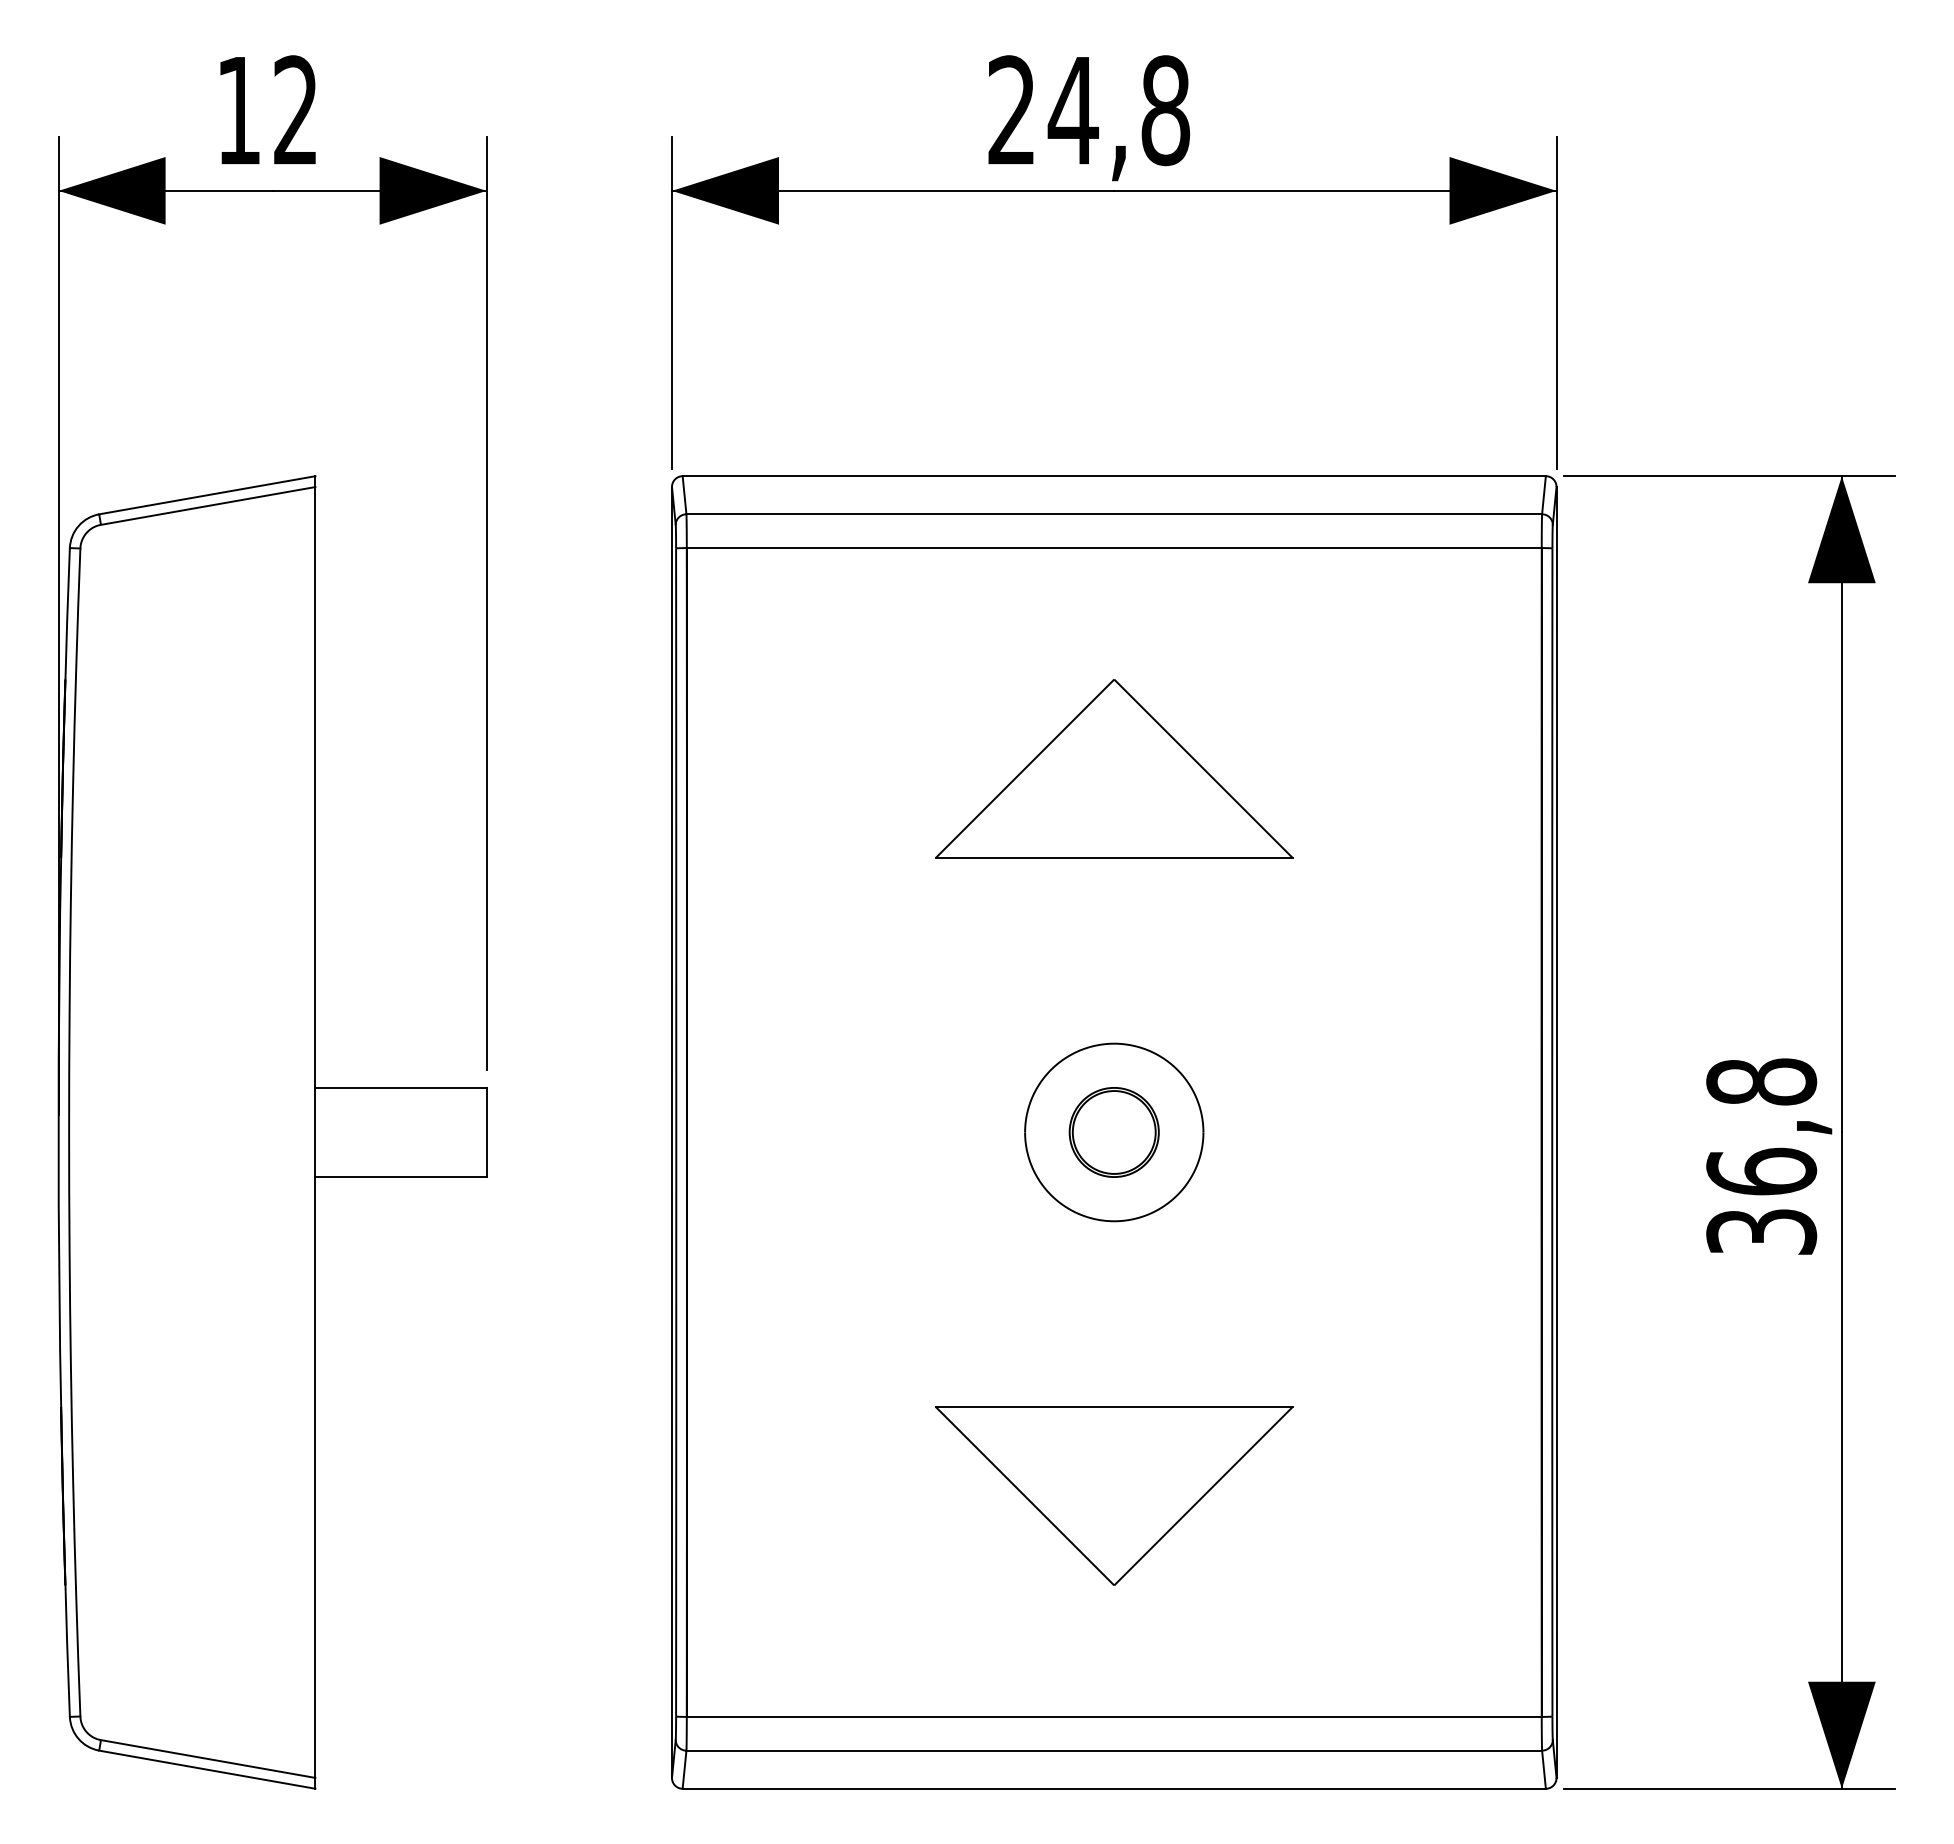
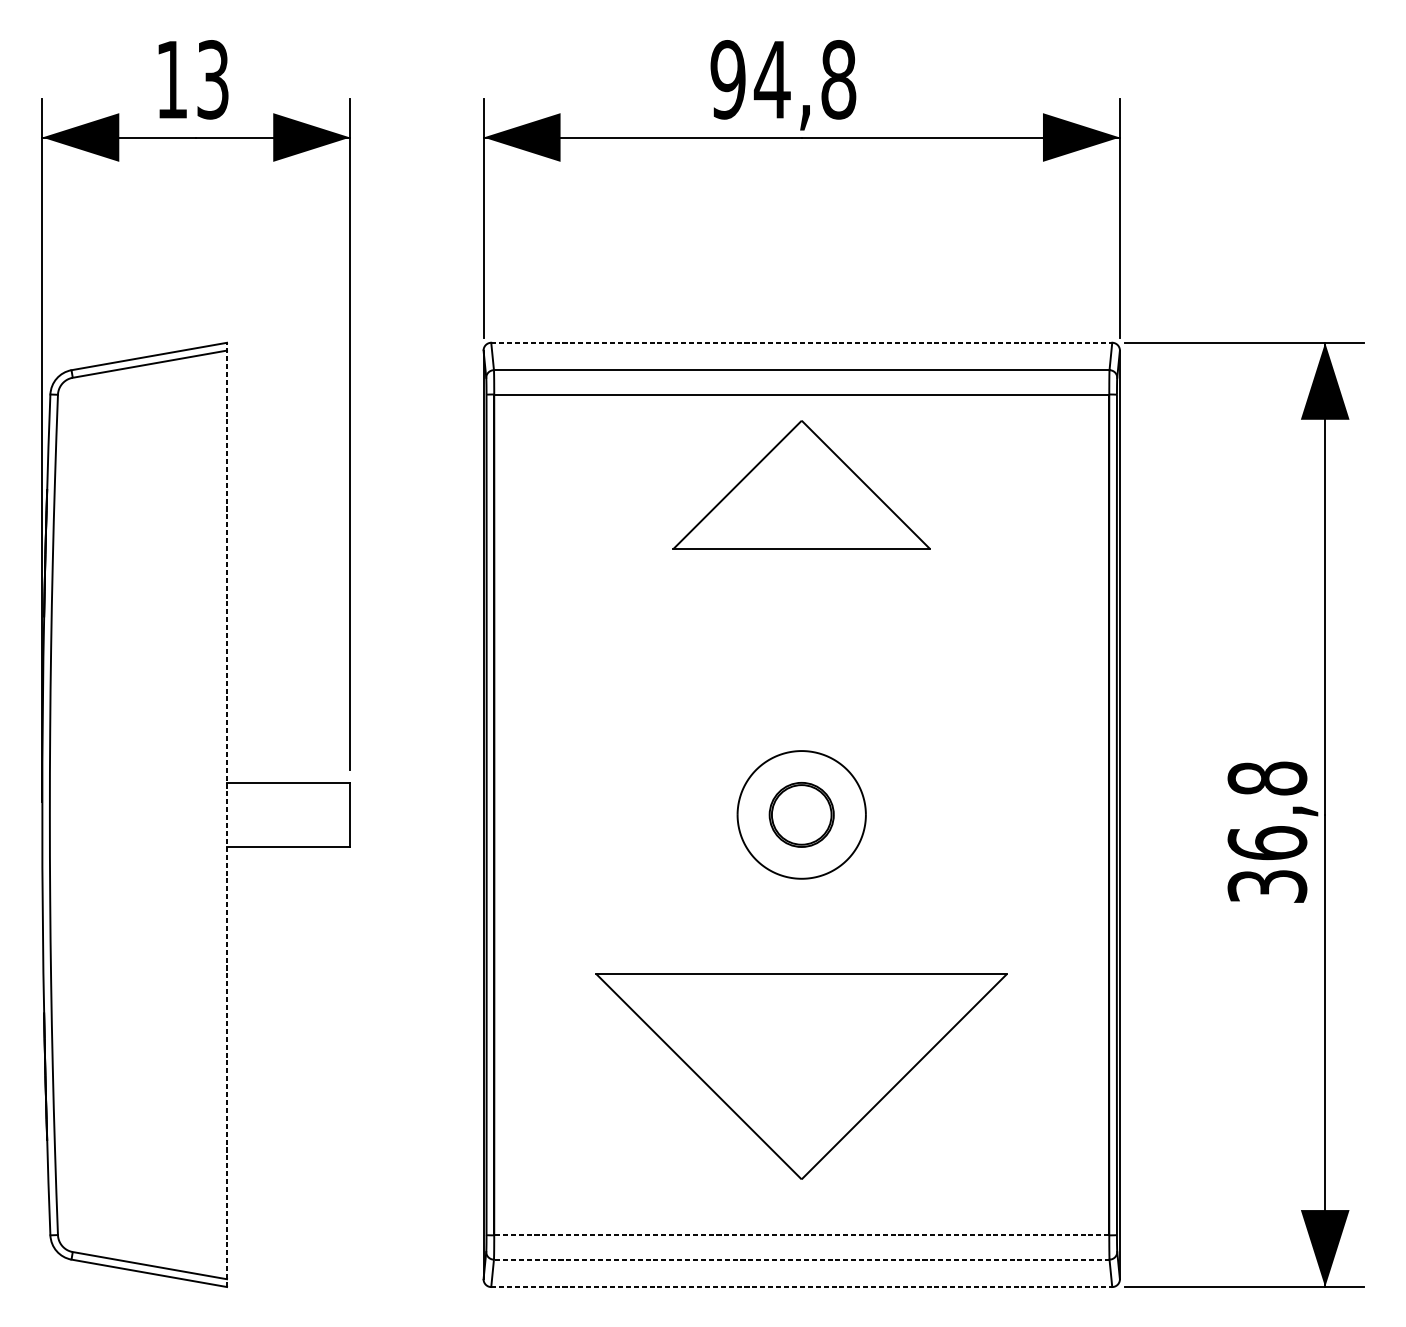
text: (295, 110) -> (212, 79), 12 -> 13
text: (1011, 110) -> (727, 79), 24,8 -> 94,8
line: (1114, 476) -> (801, 343), solid -> dashed
part: (1114, 768) -> (801, 484), moved
line: (315, 1131) -> (227, 814), solid -> dashed
part: (1114, 1495) -> (801, 1076), size x1.6
line: (1113, 1716) -> (801, 1235), solid -> dashed
line: (1114, 1750) -> (801, 1259), solid -> dashed
line: (1114, 1788) -> (801, 1286), solid -> dashed

